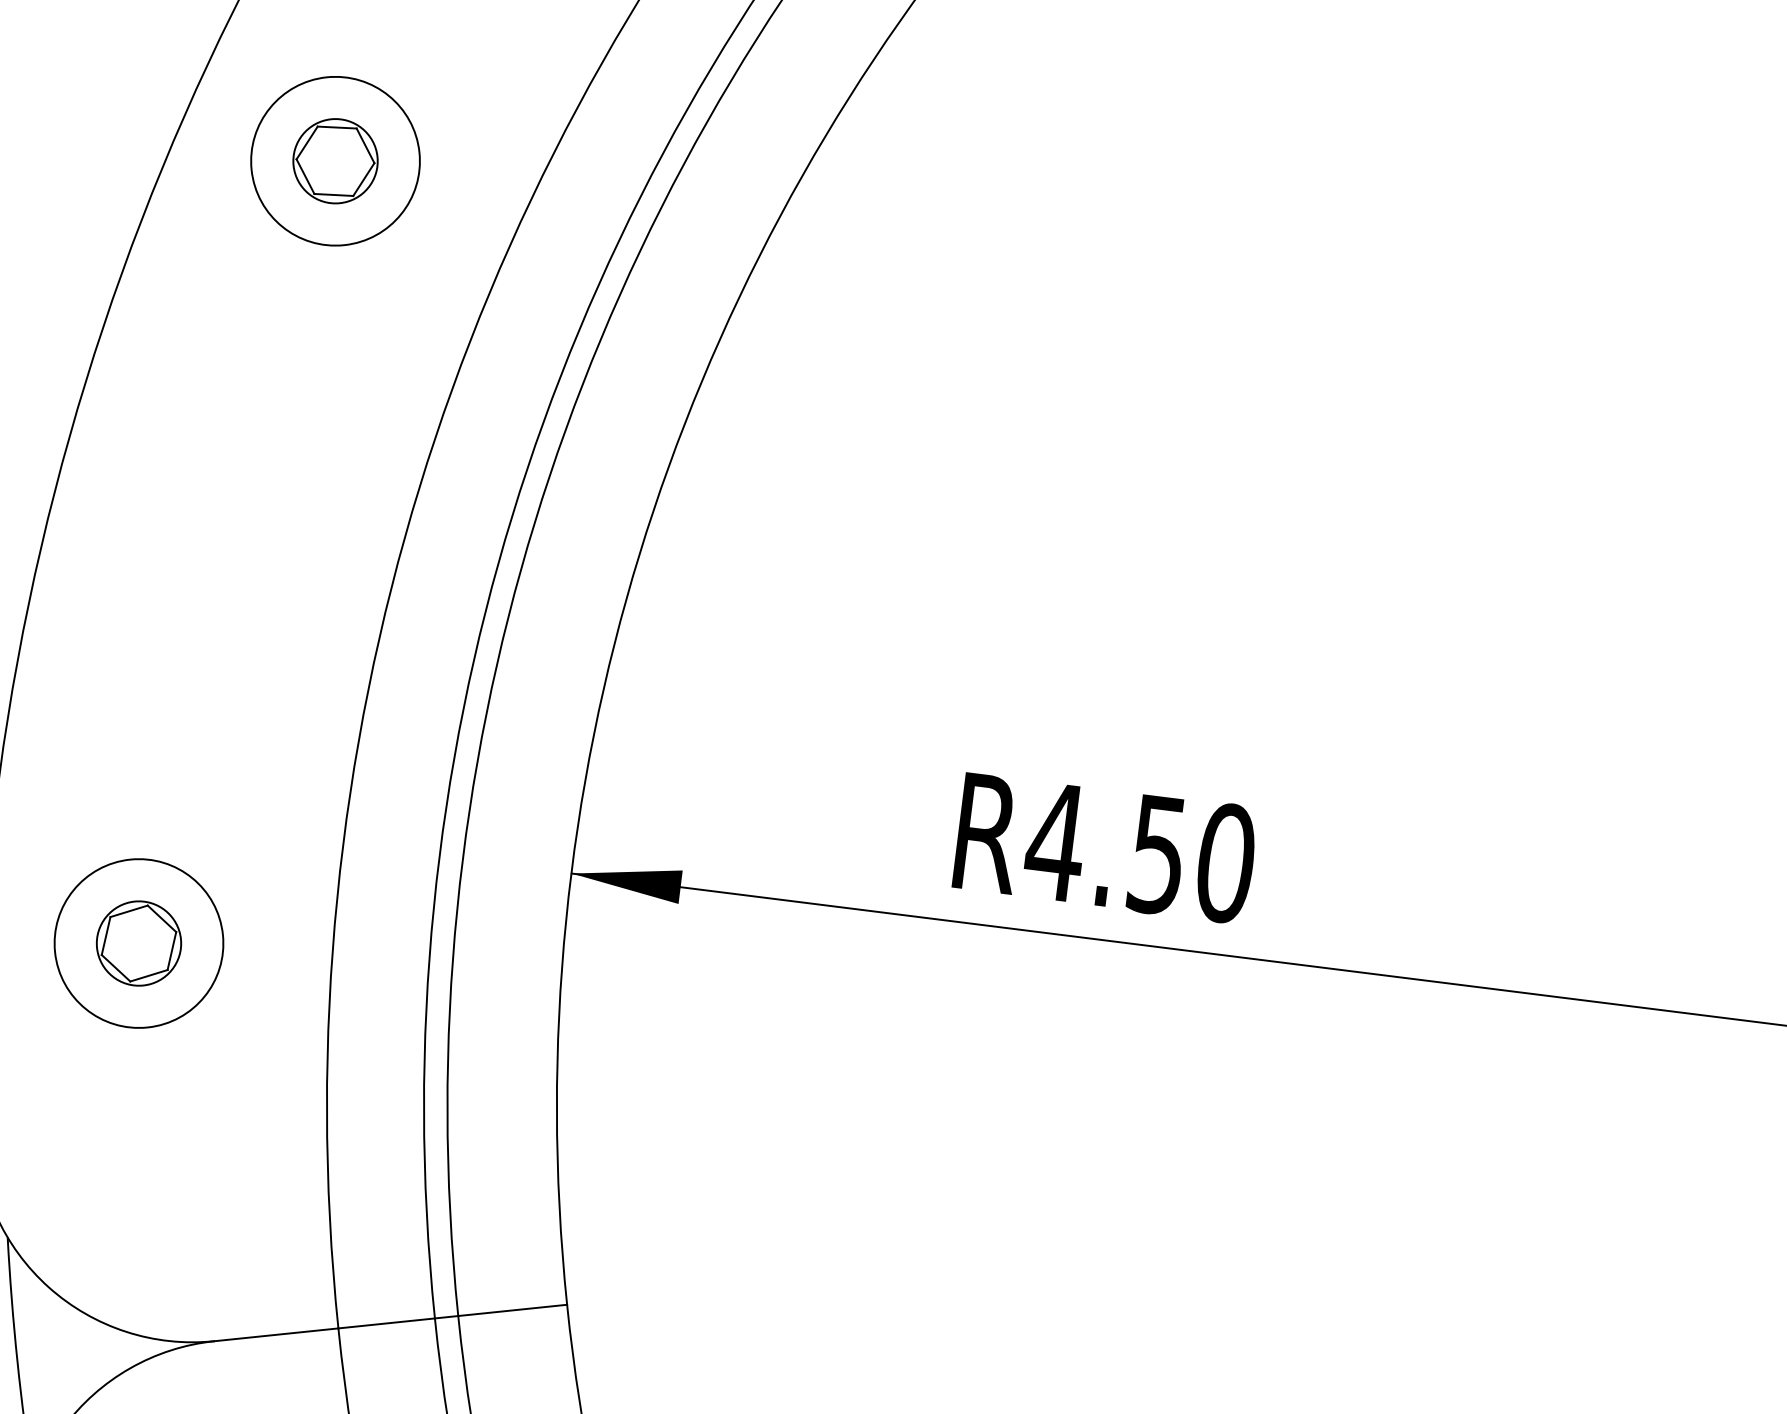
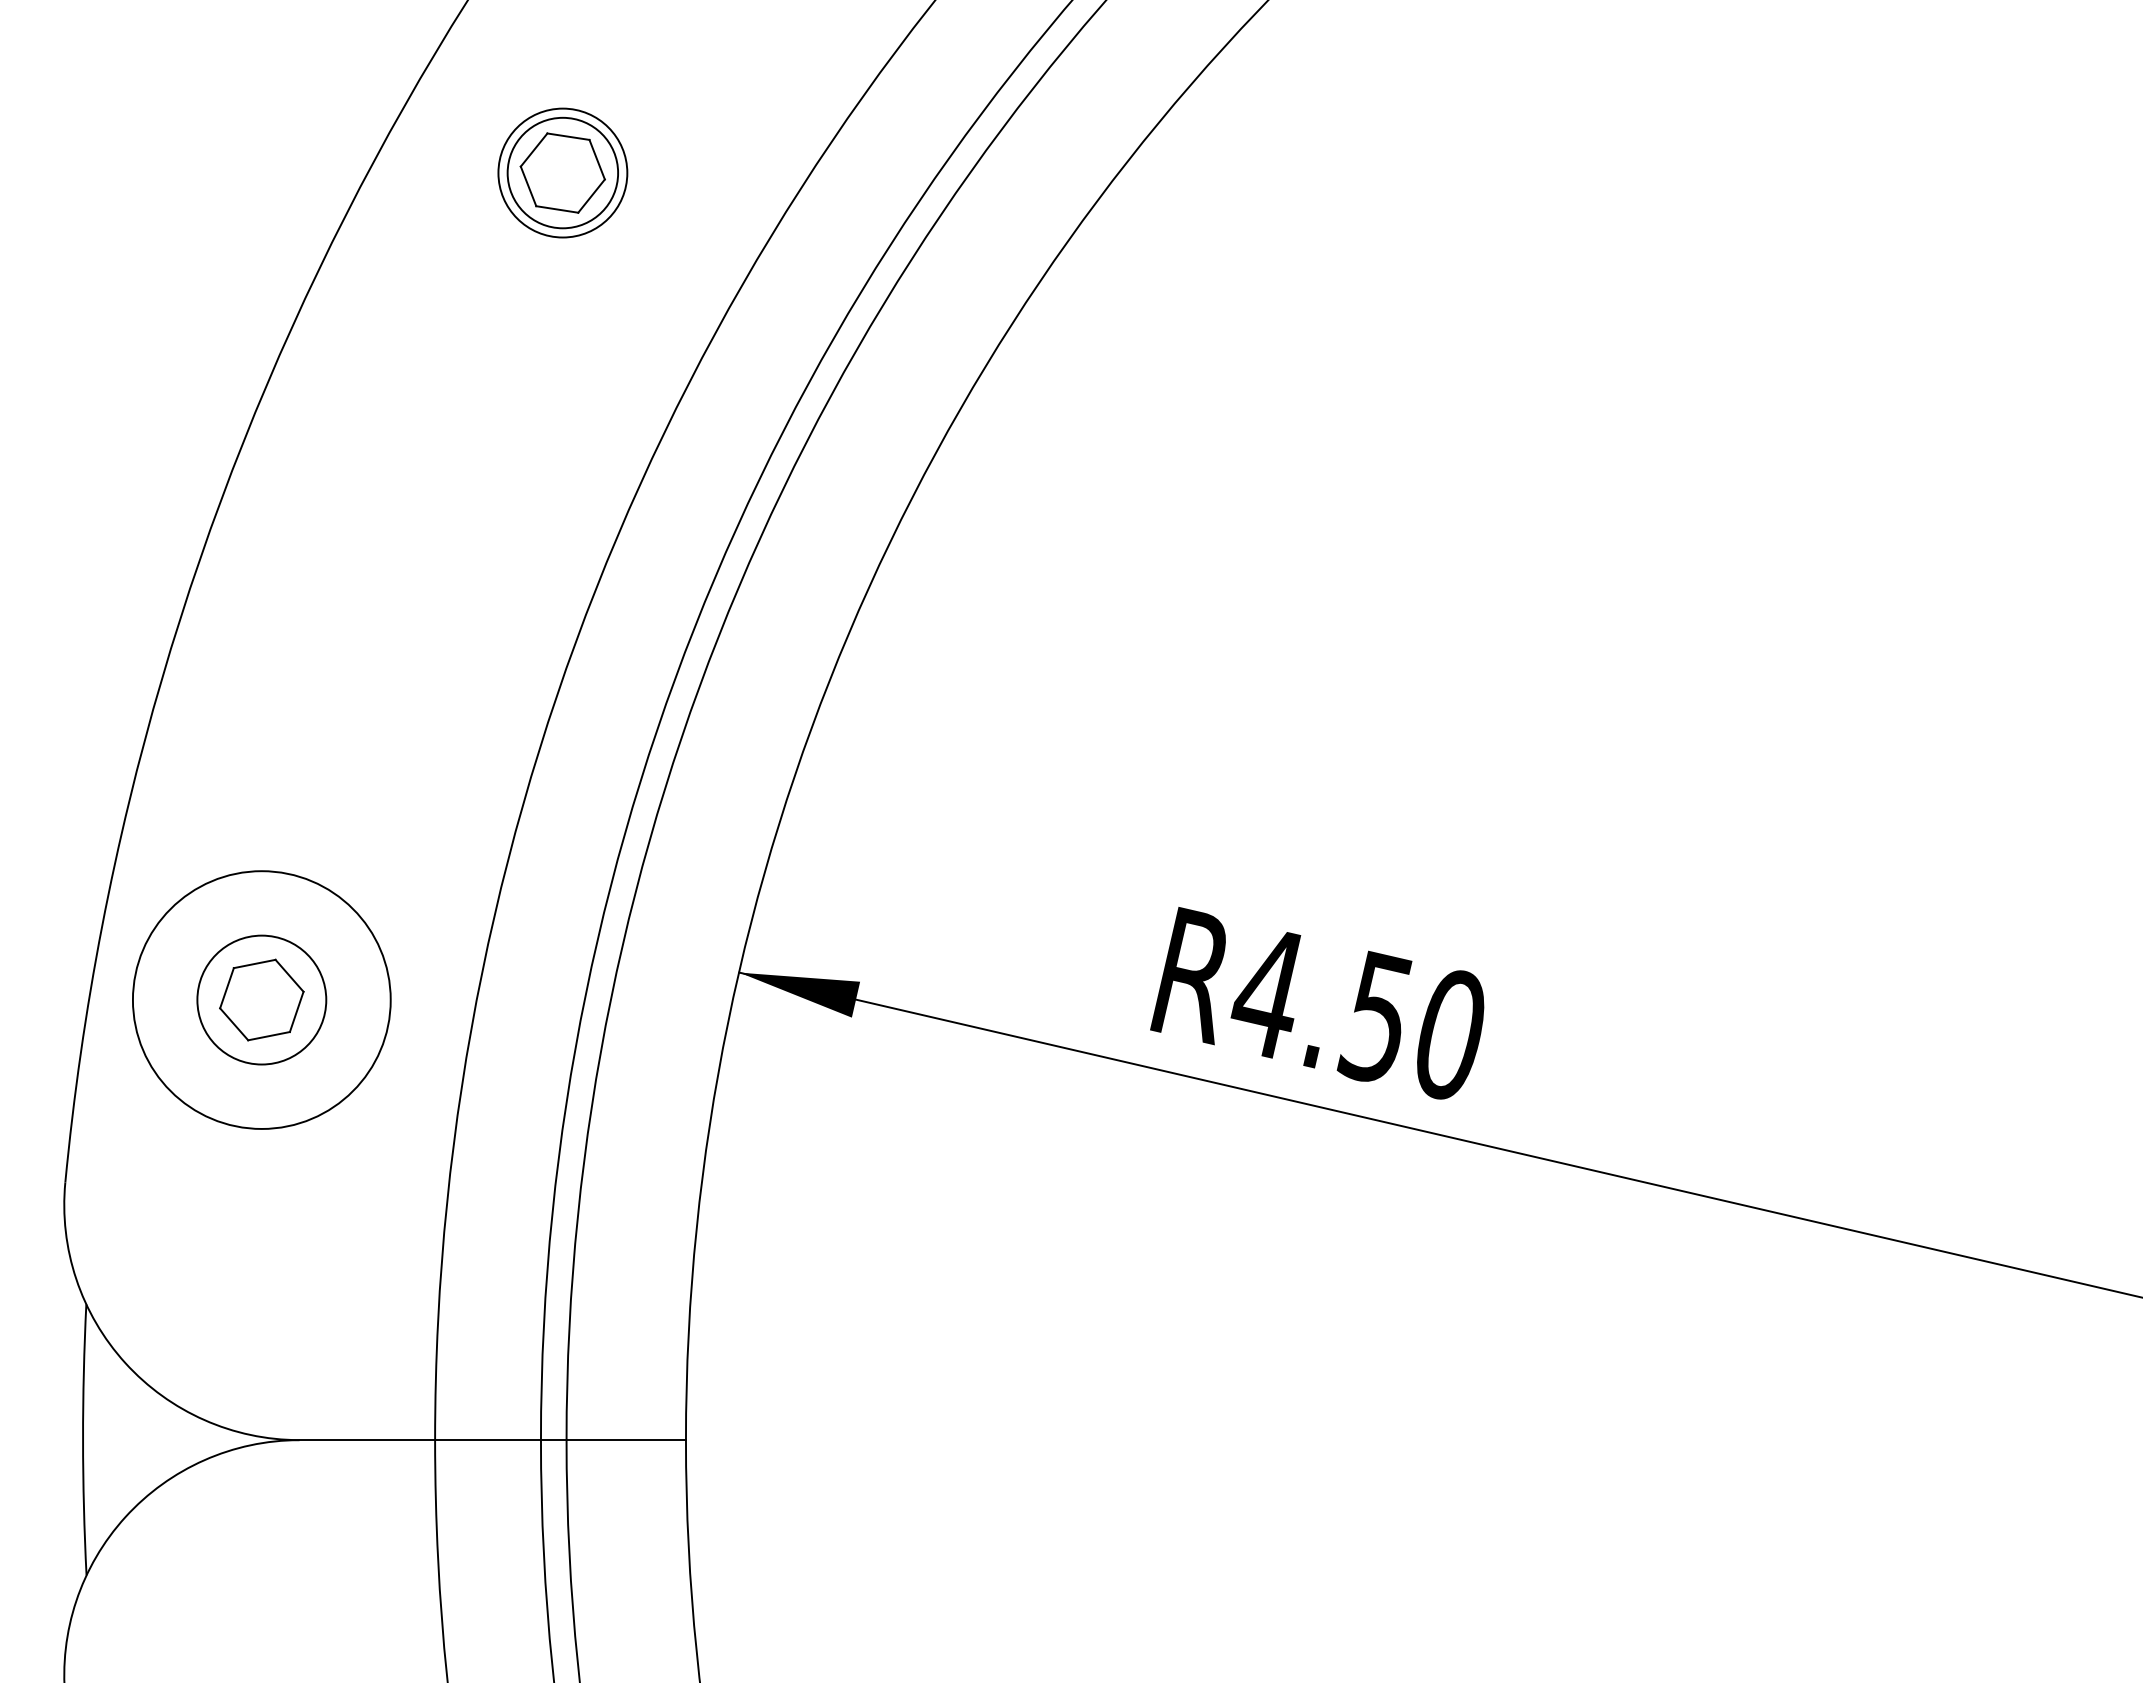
circle: (335, 161) -> (562, 173), size x0.6
circle: (335, 161) -> (562, 173), size x1.4
circle: (138, 943) -> (261, 1000), size x1.4
circle: (138, 943) -> (261, 1000), size x1.4

